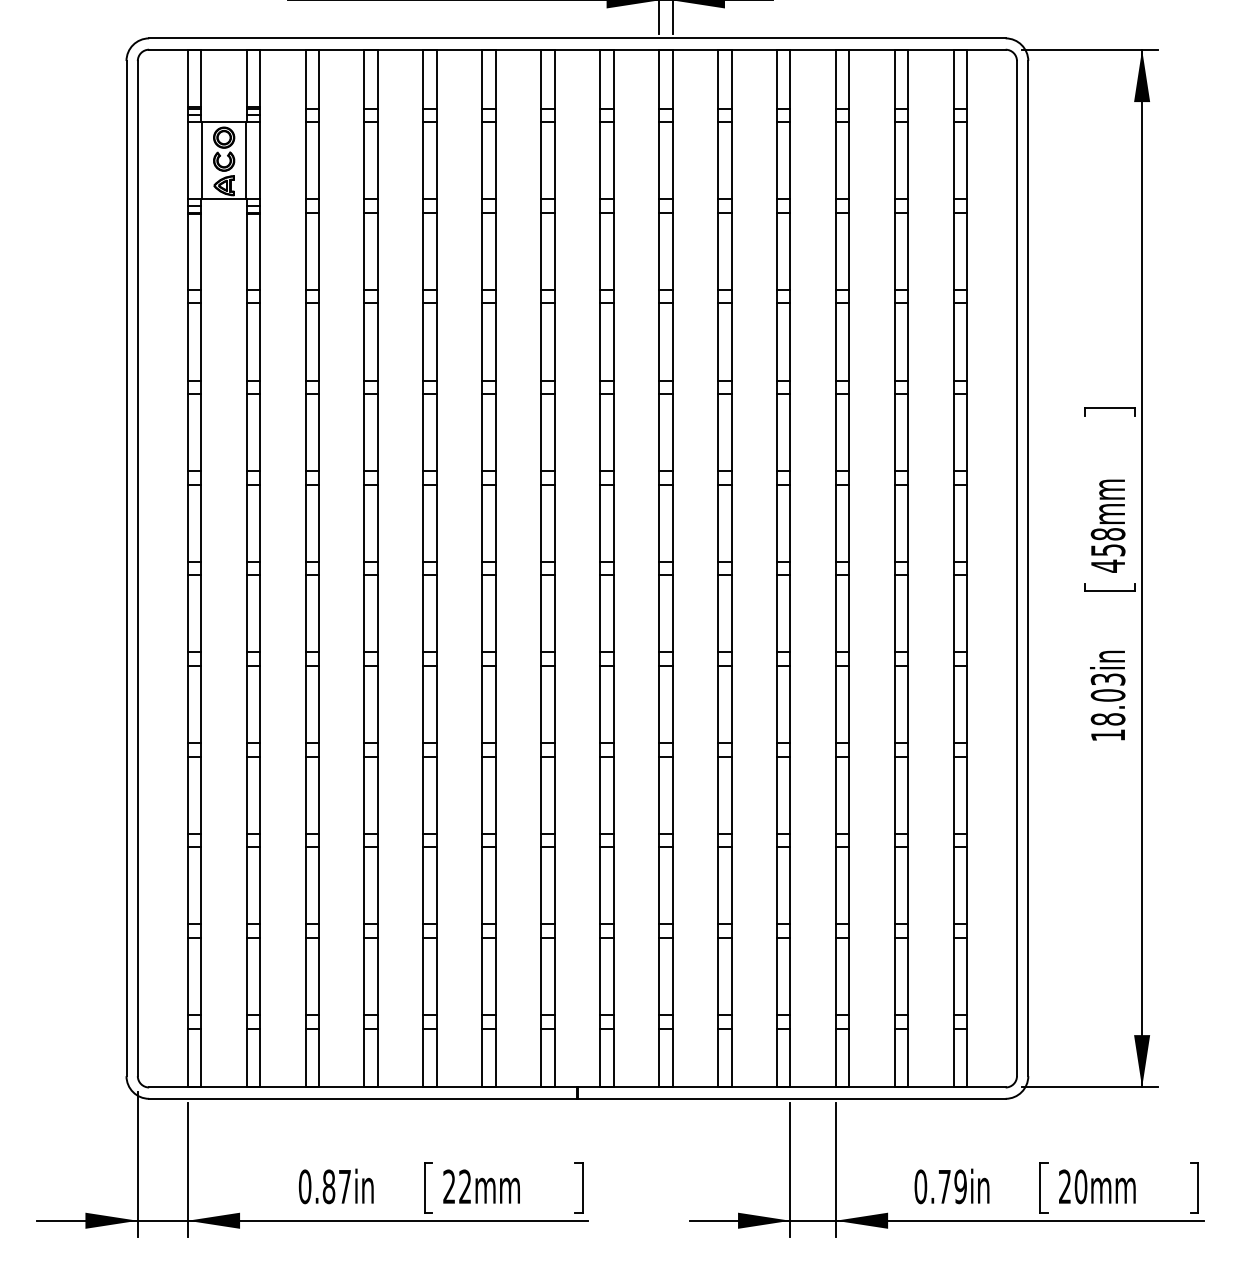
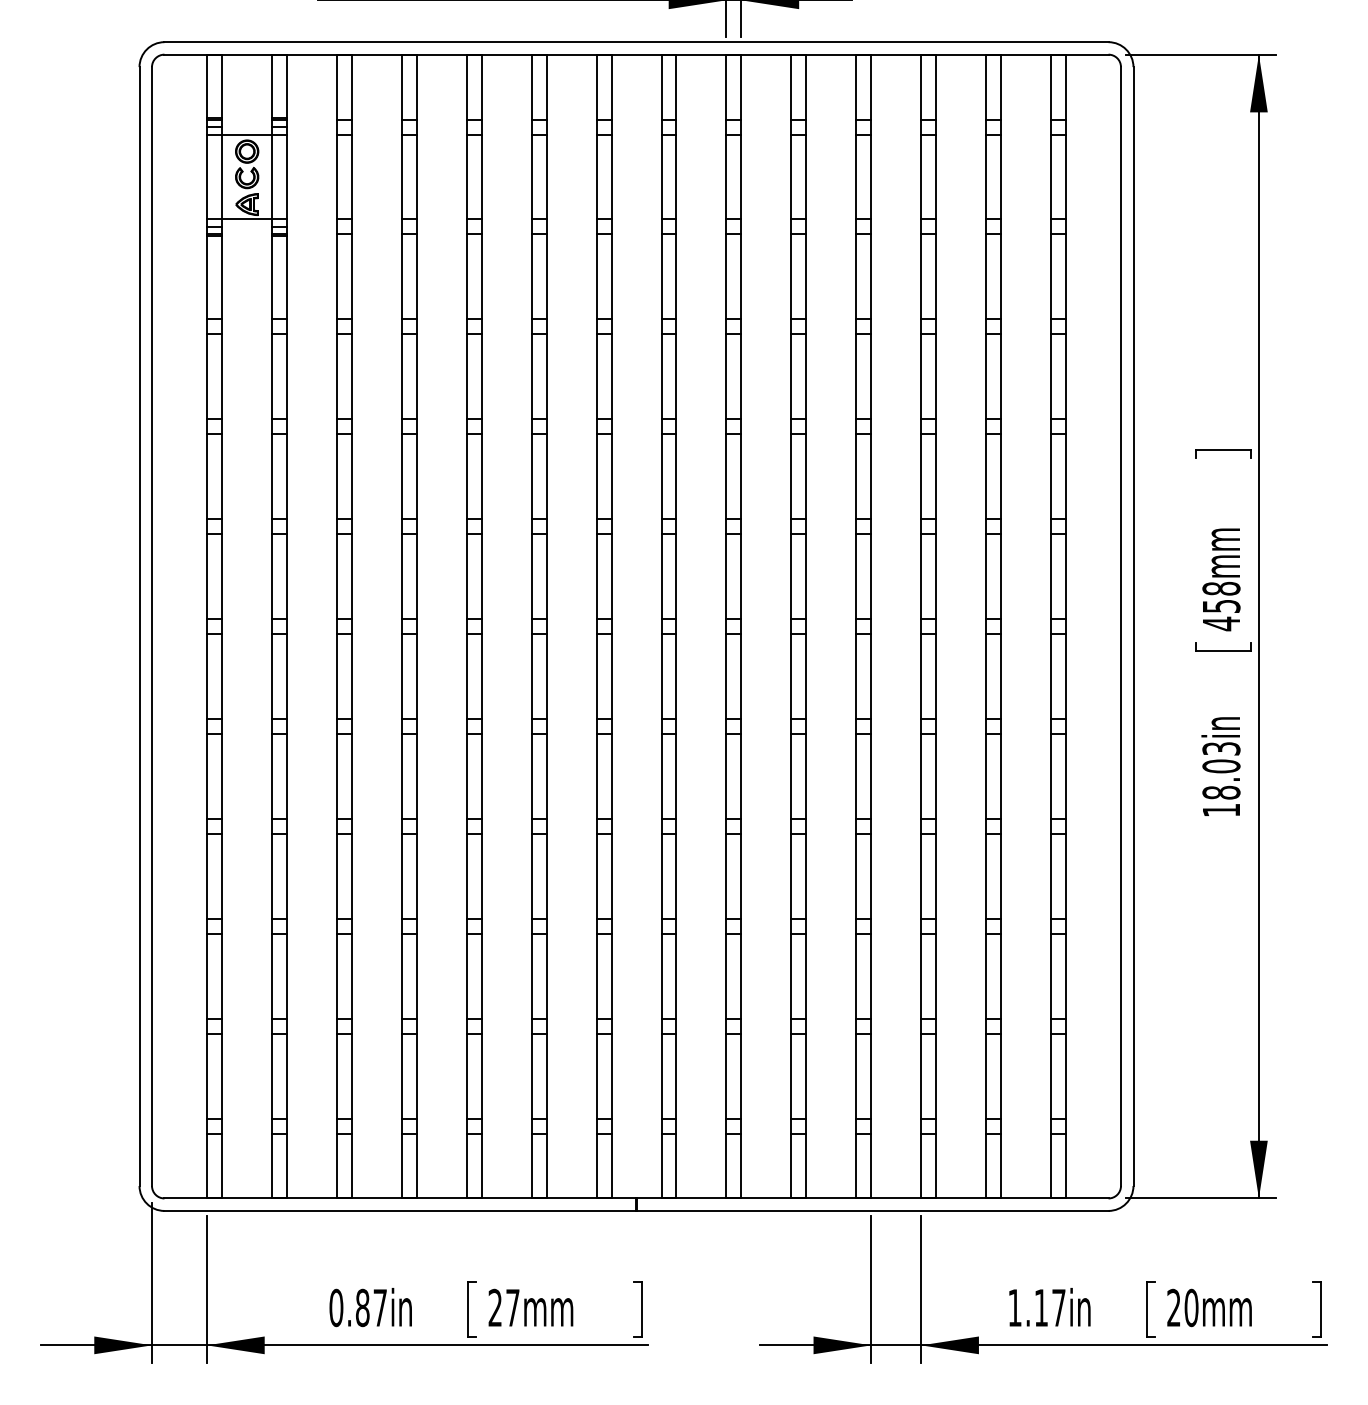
text: (464, 1186) -> (512, 1307), 22mm -> 27mm
text: (940, 1186) -> (1036, 1307), 0.79in -> 1.17in

